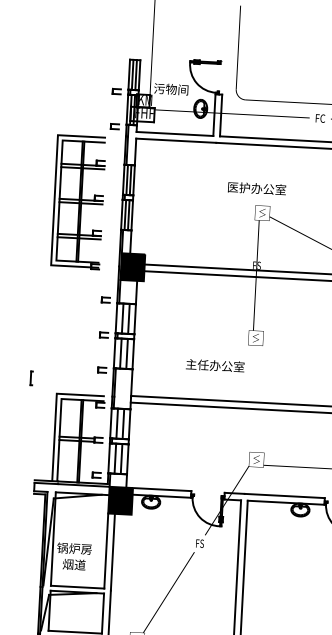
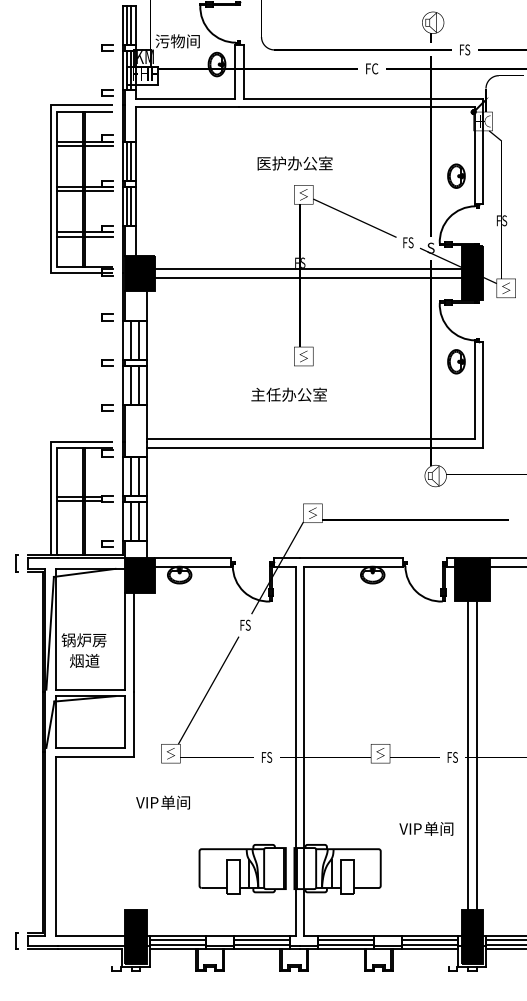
part: (78, 202) -> (81, 190), moved
text: (214, 365) -> (288, 394), moved
line: (31, 378) -> (16, 563), moved

